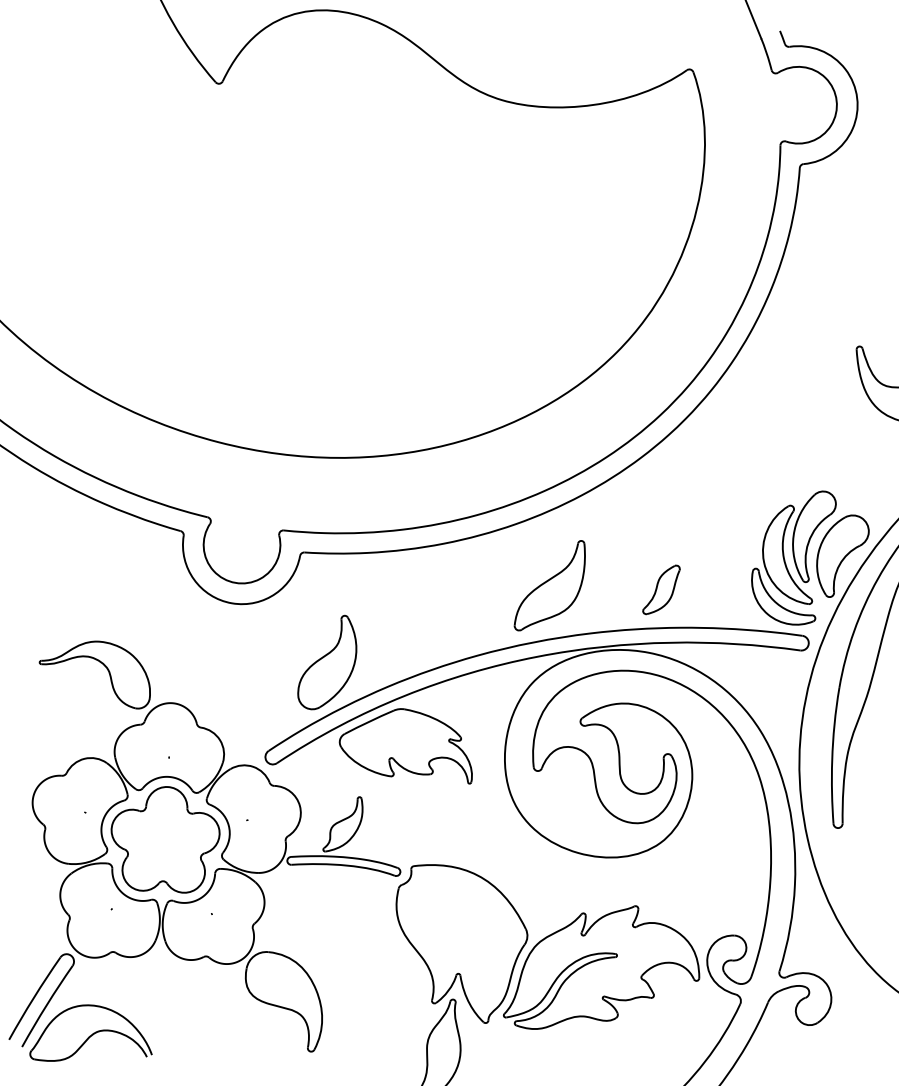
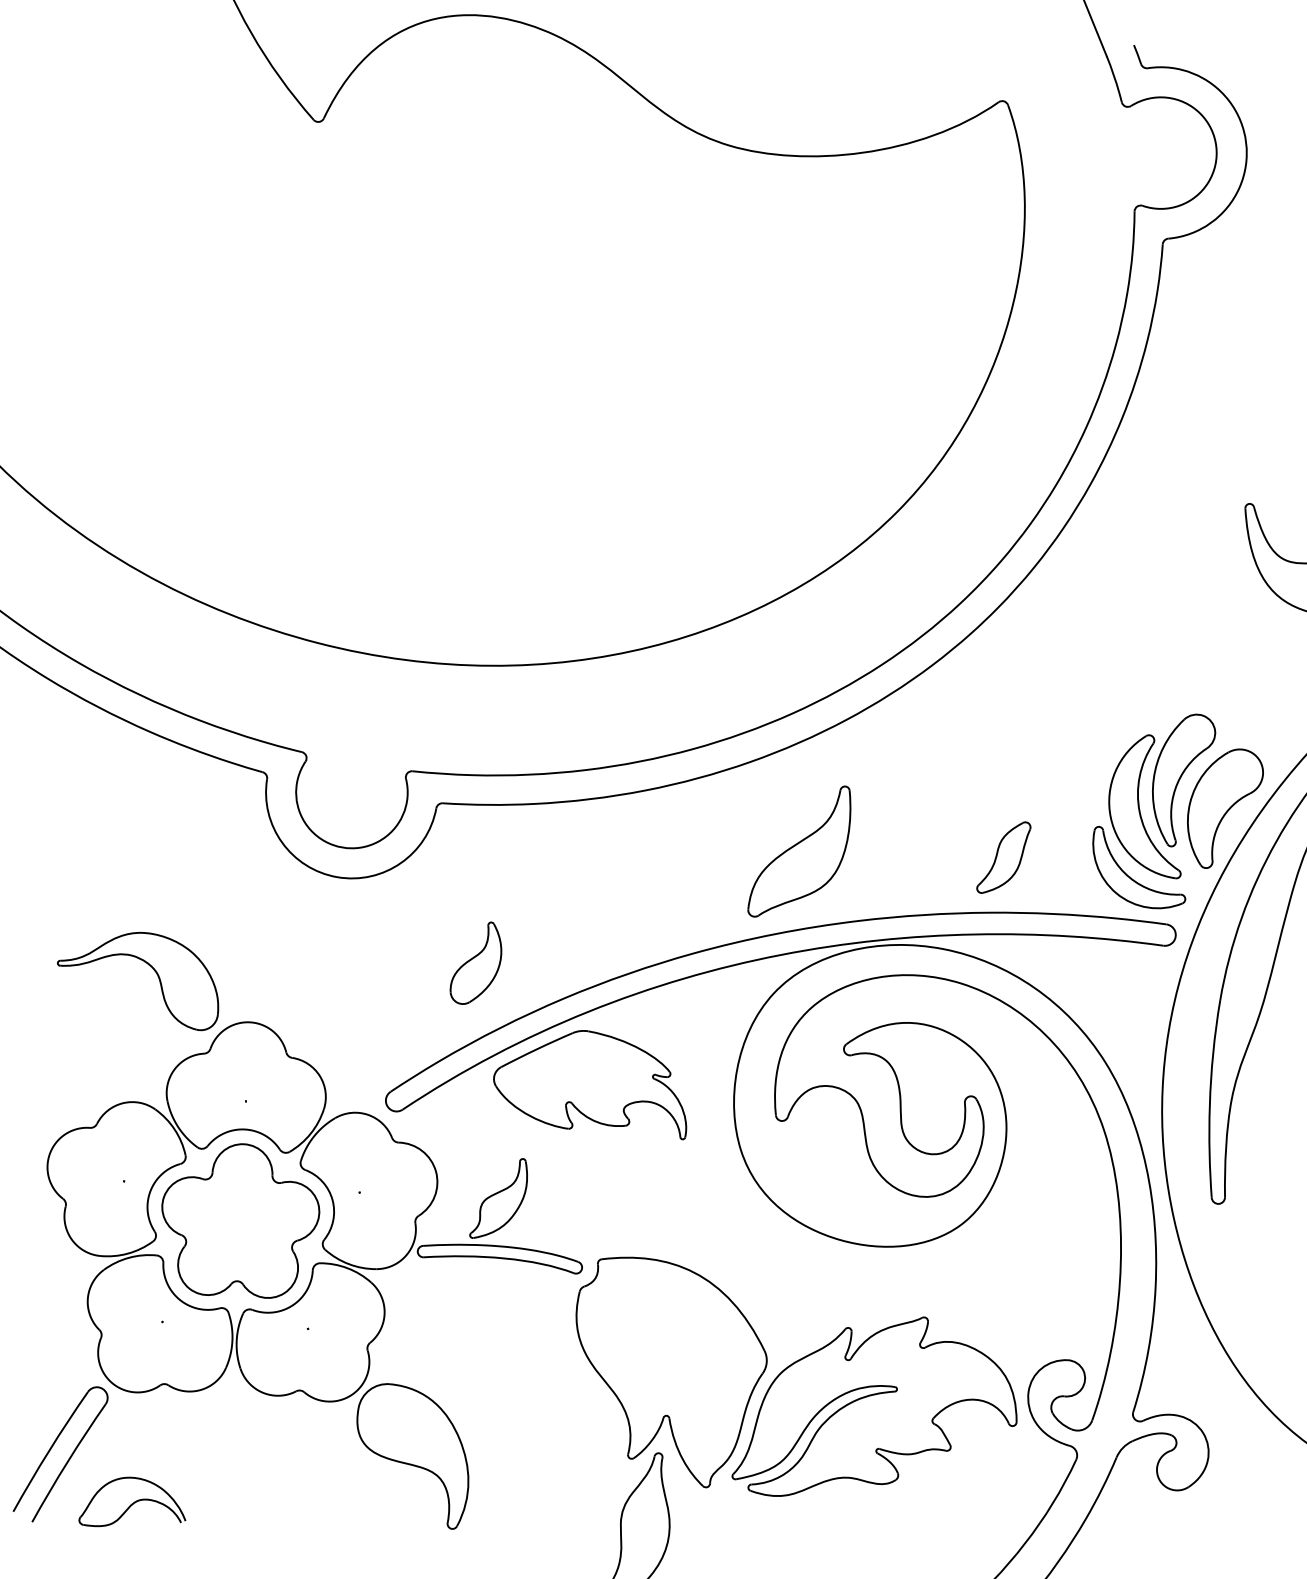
part: (661, 589) -> (1003, 857), moved
part: (327, 662) -> (476, 963), size x0.6
part: (90, 1032) -> (131, 1501), size x0.6

